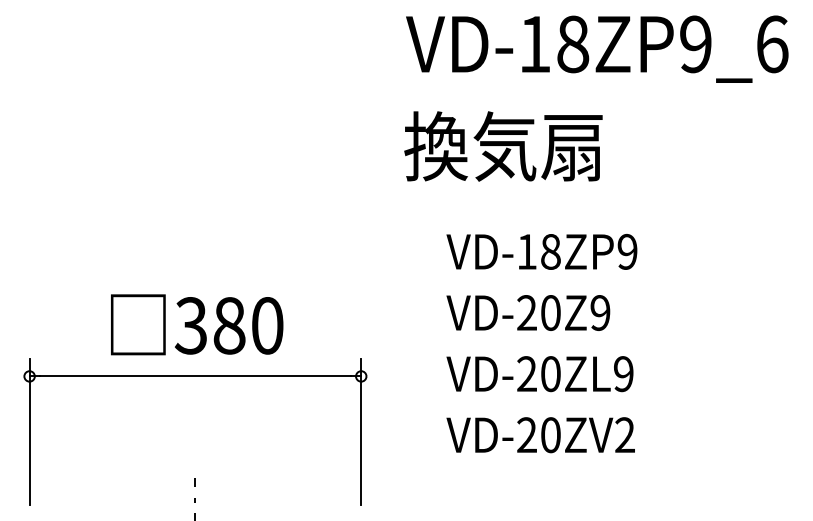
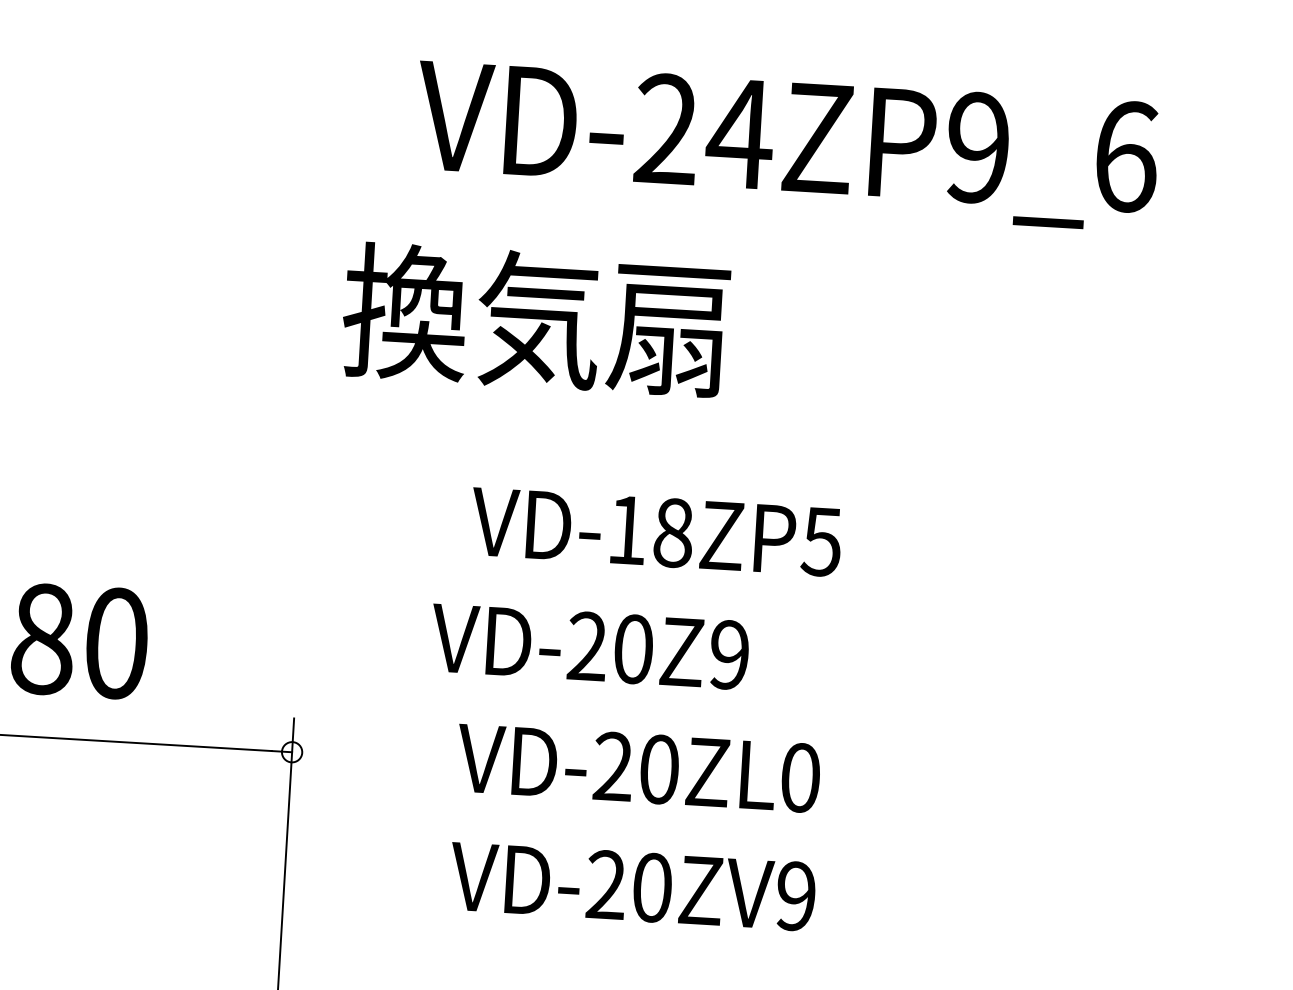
text: (554, 44) -> (704, 131), VD-18ZP9_6 -> VD-24ZP9_6
text: (503, 146) -> (535, 320), moved
text: (627, 251) -> (821, 541), VD-18ZP9 -> VD-18ZP5
text: (528, 312) -> (590, 645), moved
text: (623, 374) -> (800, 778), VD-20ZL9 -> VD-20ZL0
text: (624, 435) -> (794, 896), VD-20ZV2 -> VD-20ZV9

